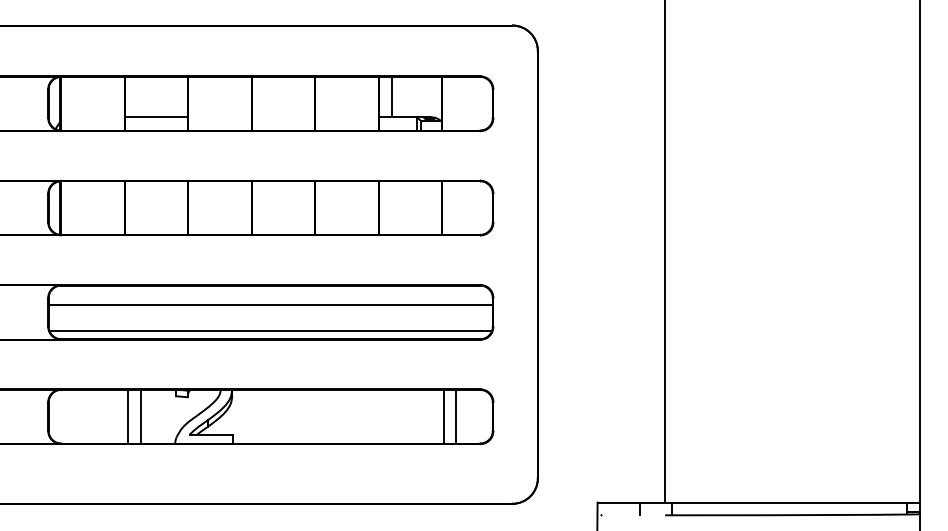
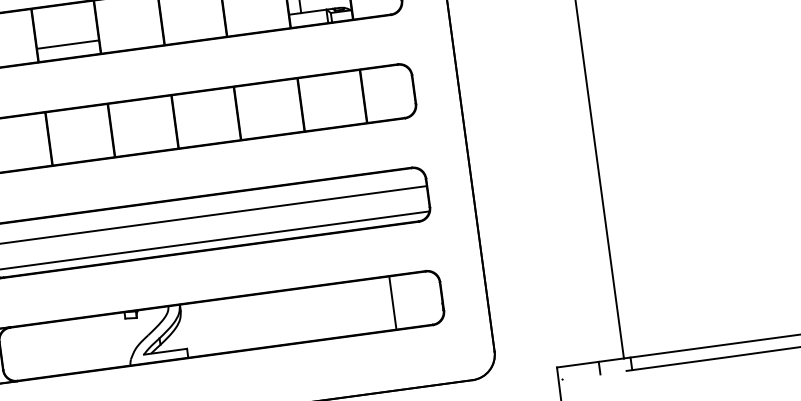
line: (128, 416) -> (80, 345), removed
line: (141, 416) -> (93, 343), removed
line: (456, 416) -> (405, 301), removed

